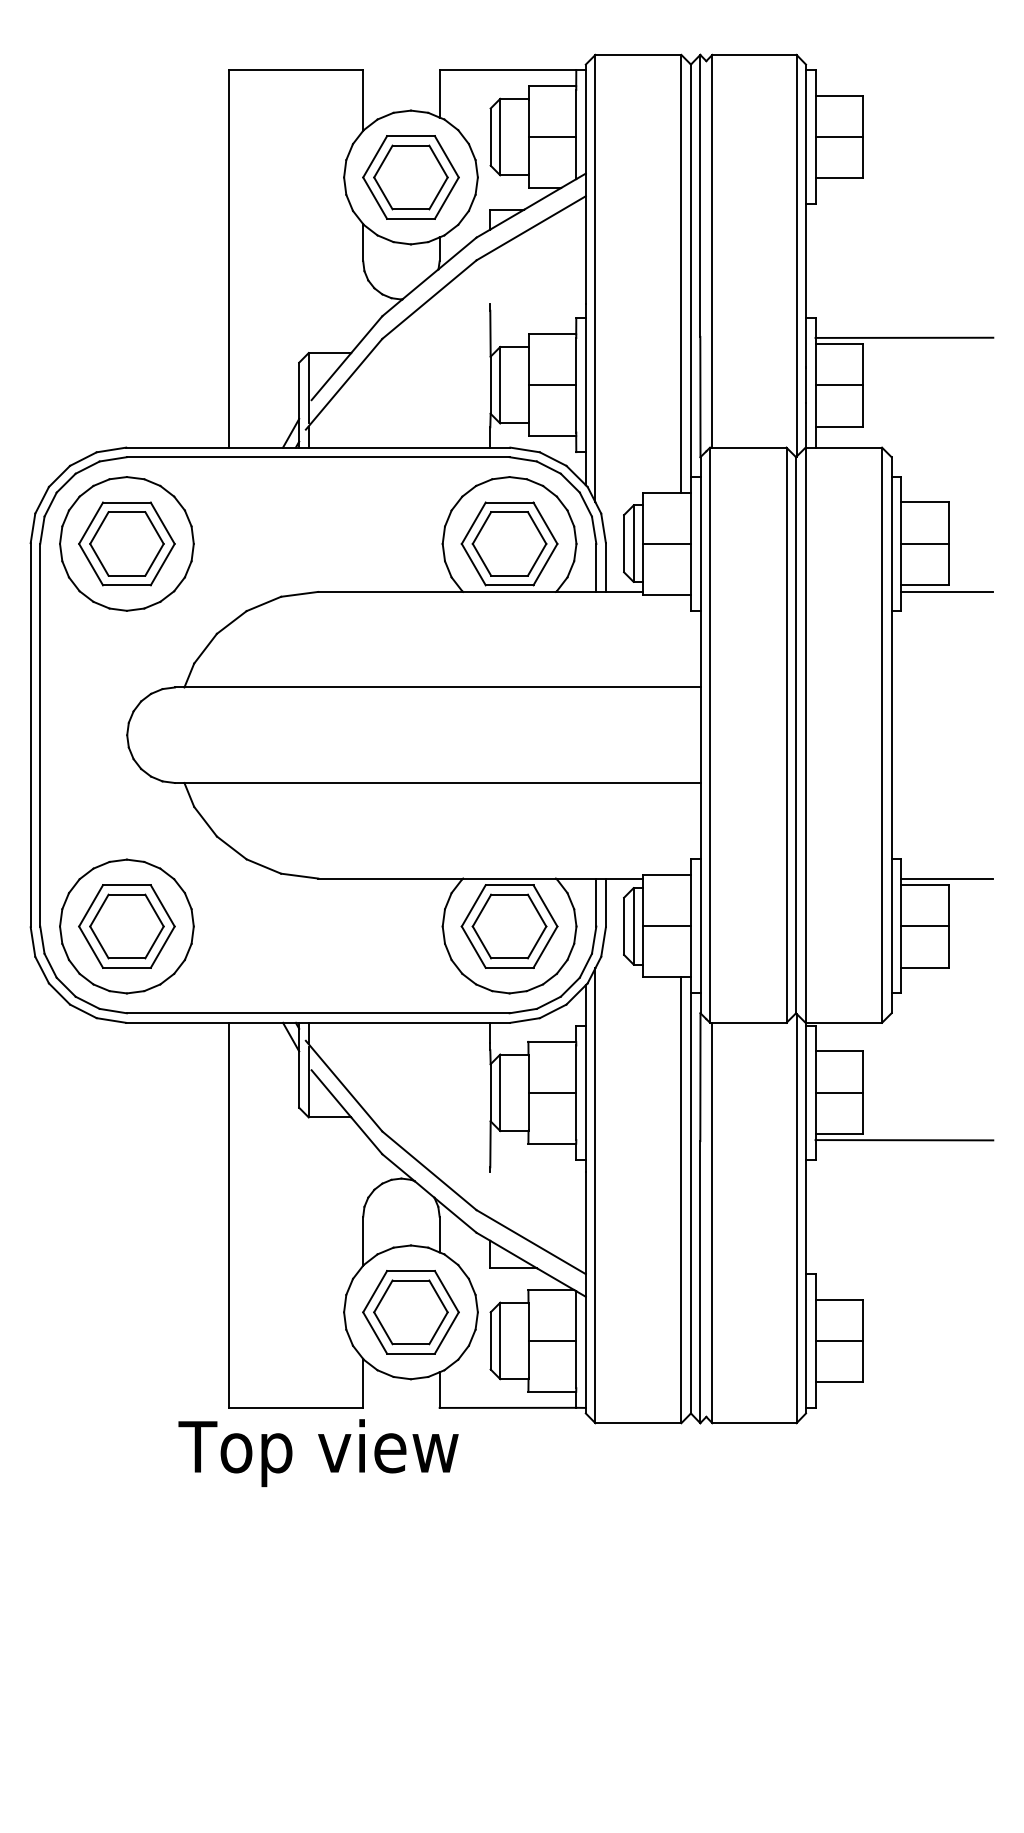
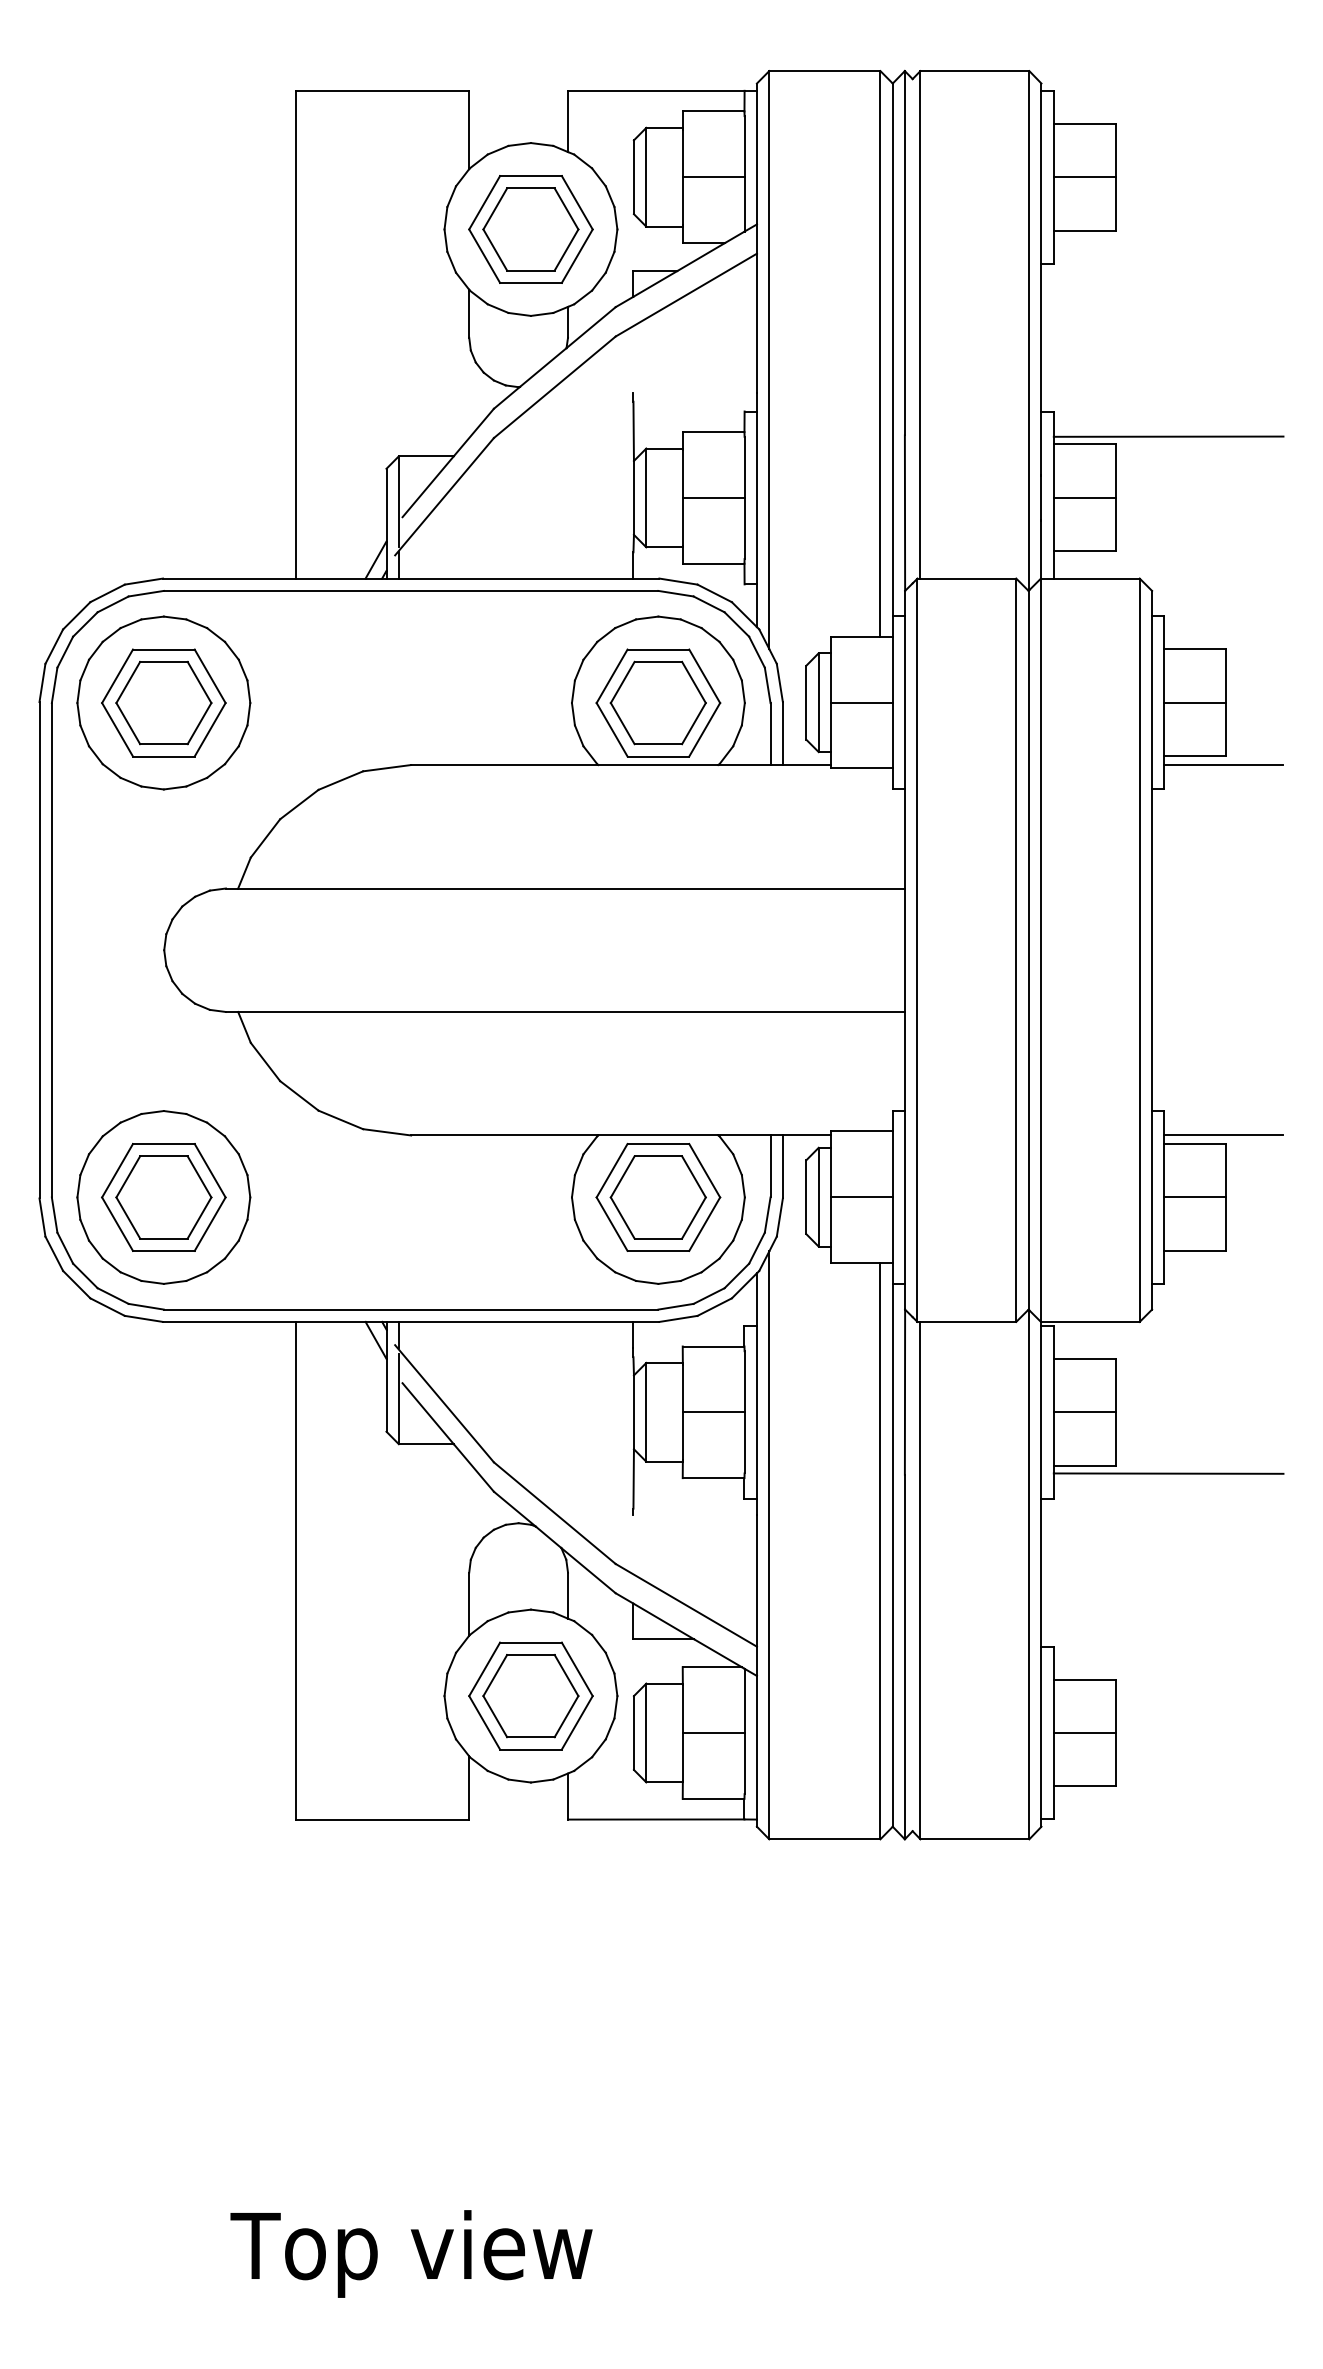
text: (318, 1452) -> (411, 2253), moved

